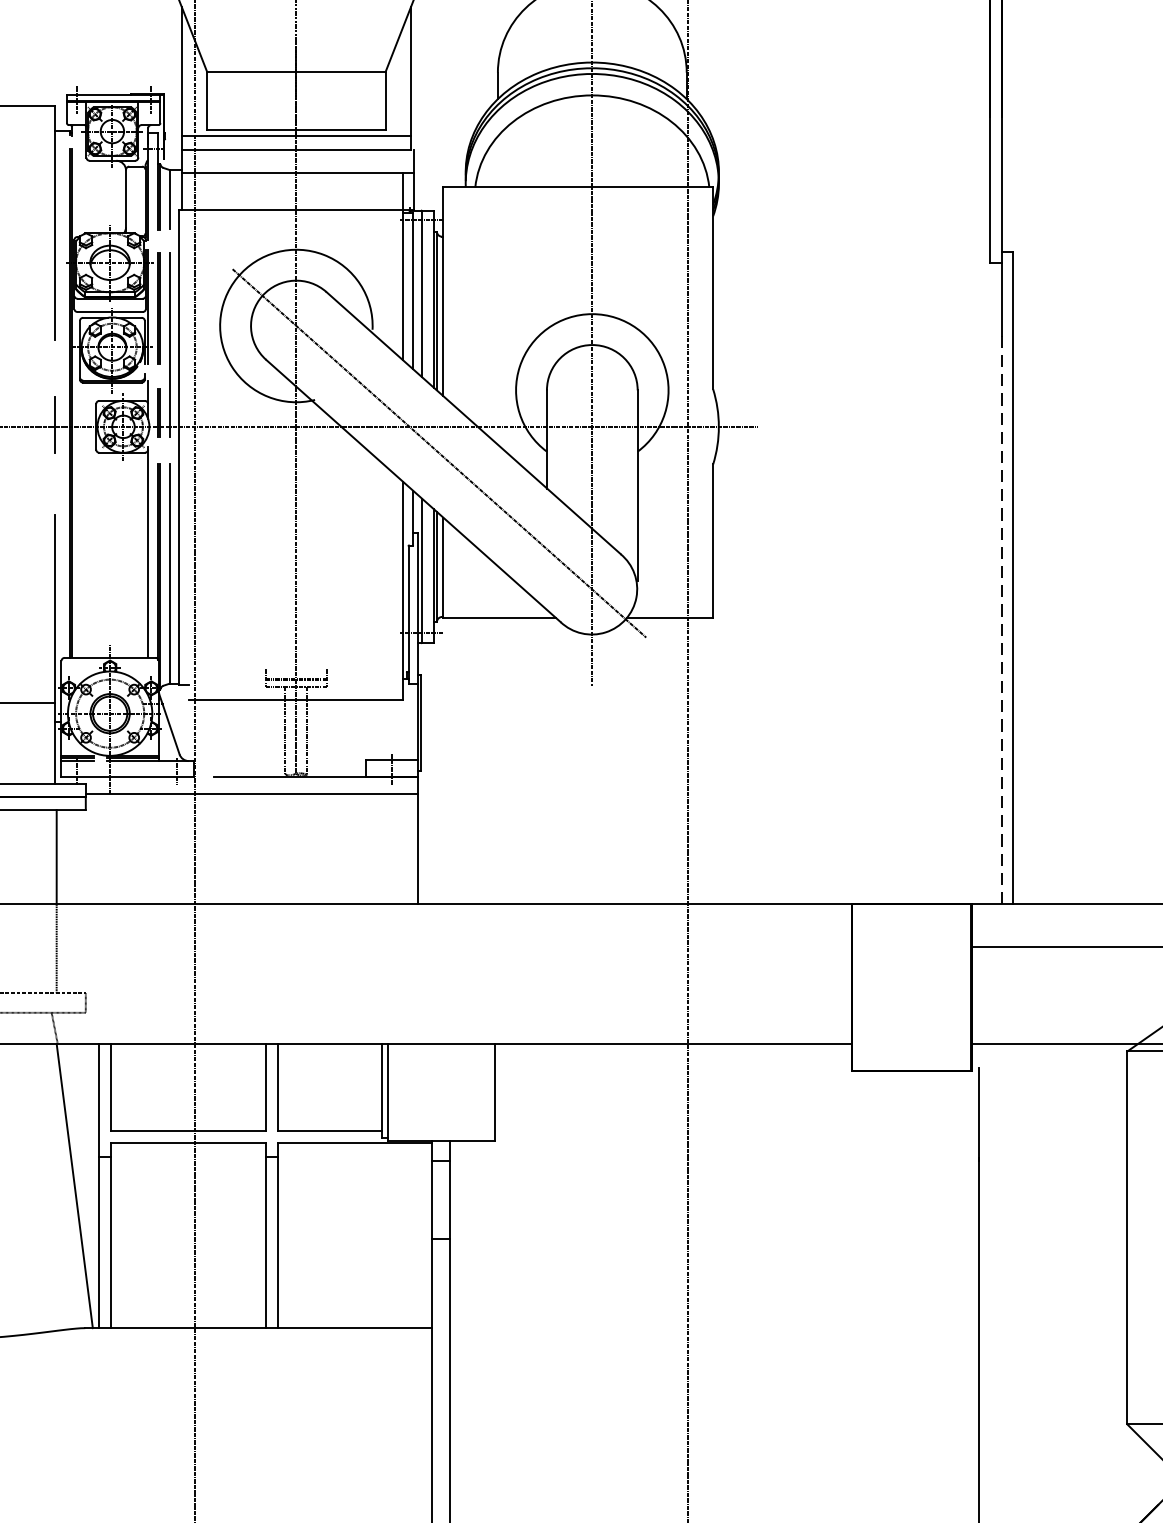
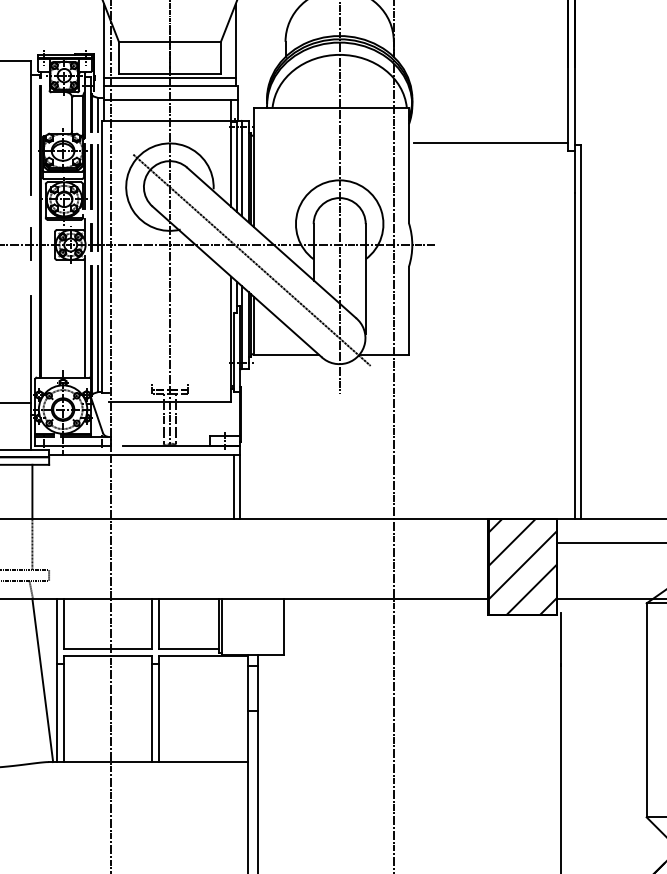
line: (855, 249) -> (490, 143), added
line: (1003, 621) -> (575, 356), dashed -> solid
line: (407, 847) -> (233, 486), added
hatch: (910, 987) -> (522, 566), added

